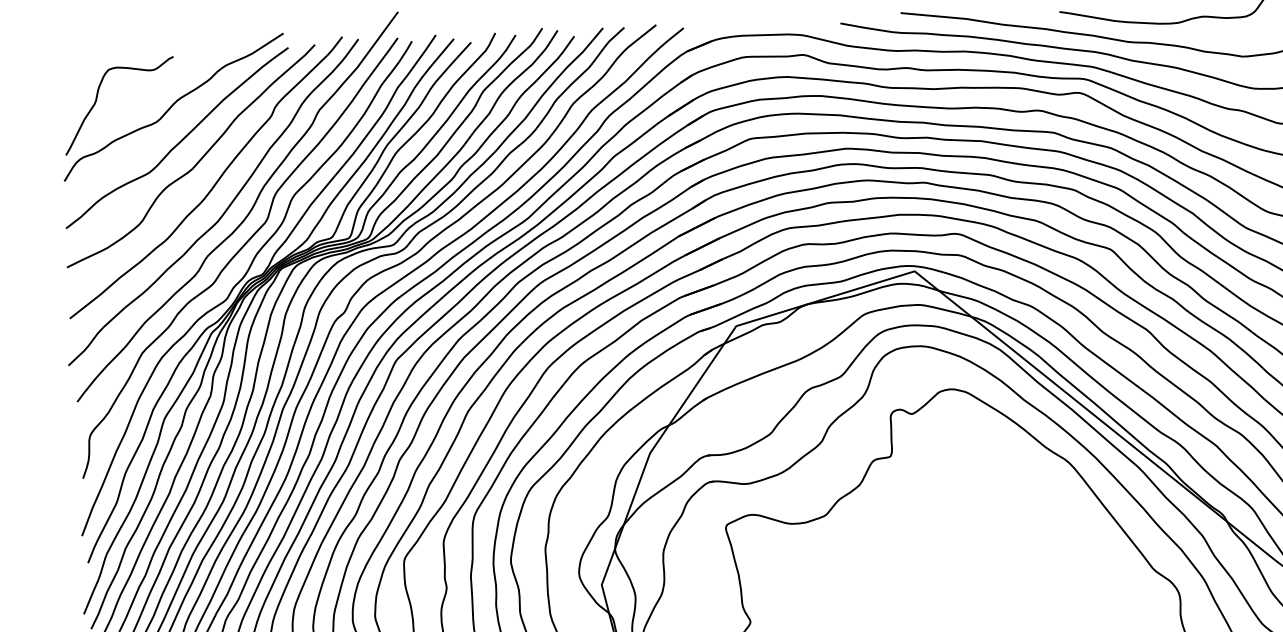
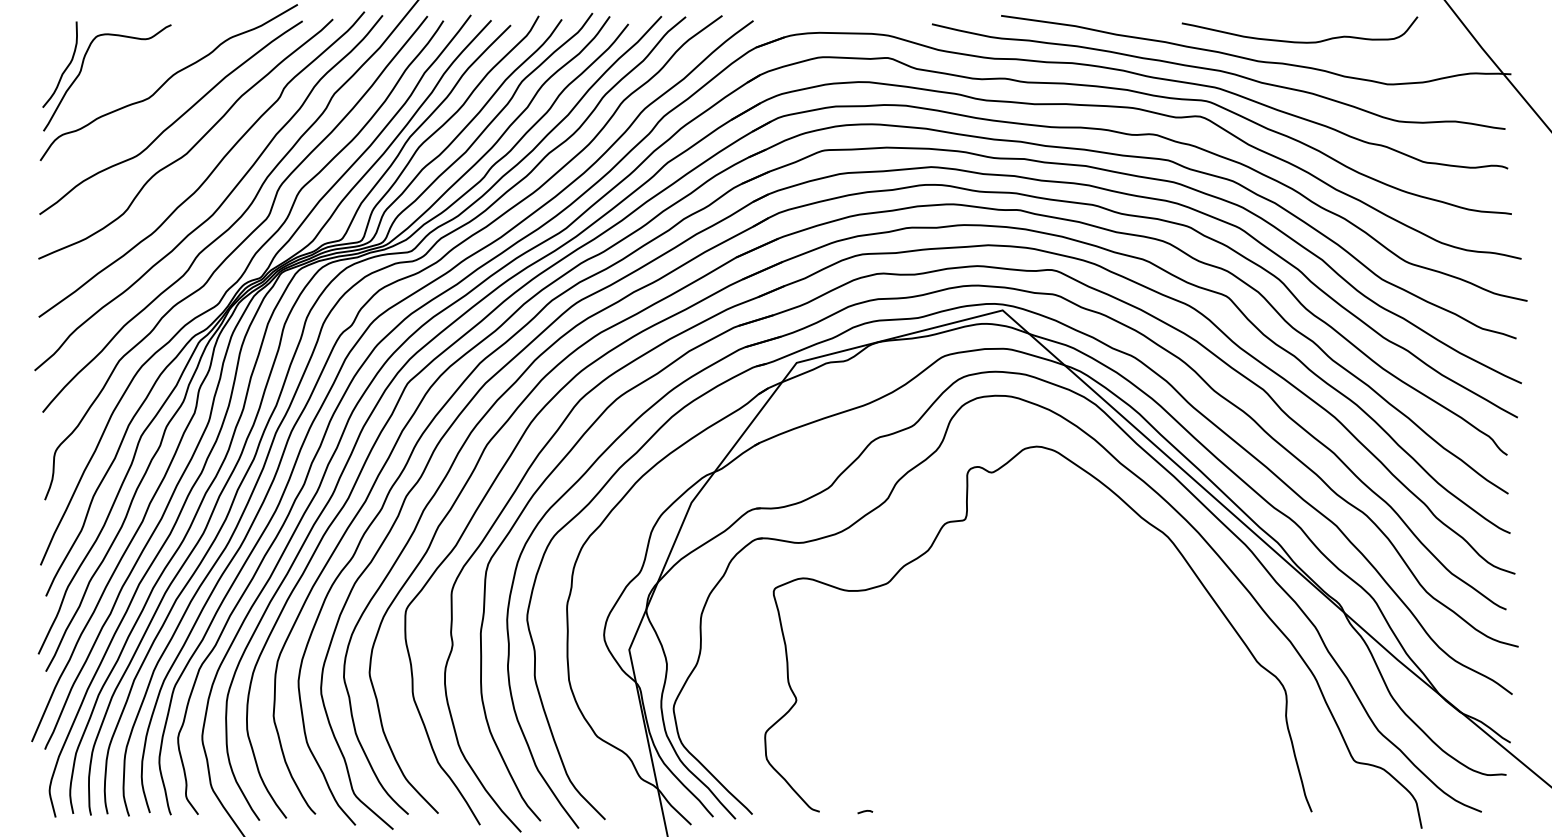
curve: (81, 100) -> (64, 69), added

